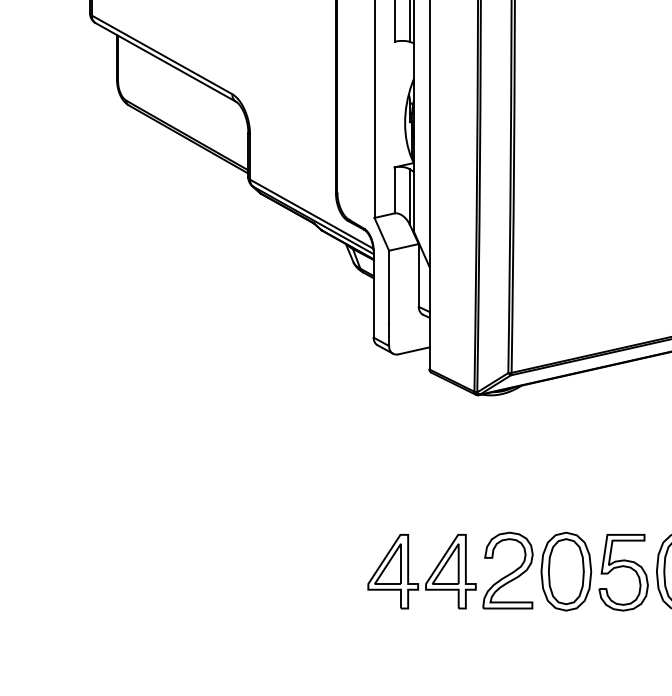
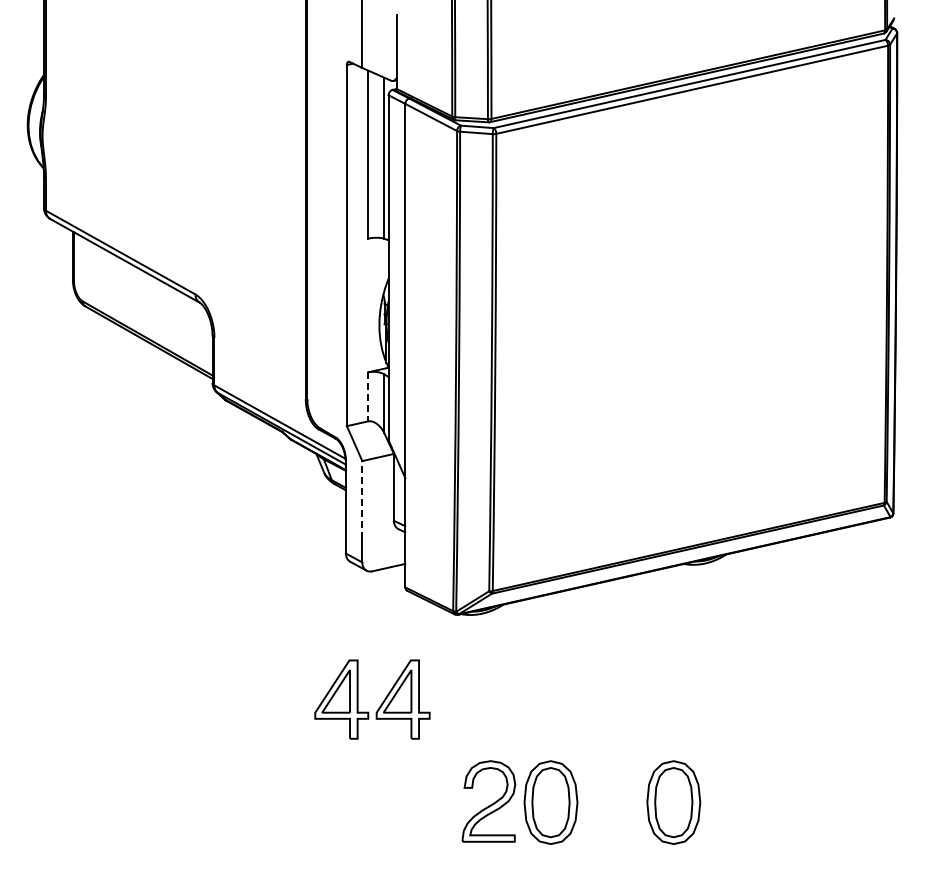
line: (394, 190) -> (368, 396), solid -> dashed
line: (389, 287) -> (362, 500), solid -> dashed
part: (623, 572) -> (611, 803), removed
part: (429, 576) -> (380, 704), moved

